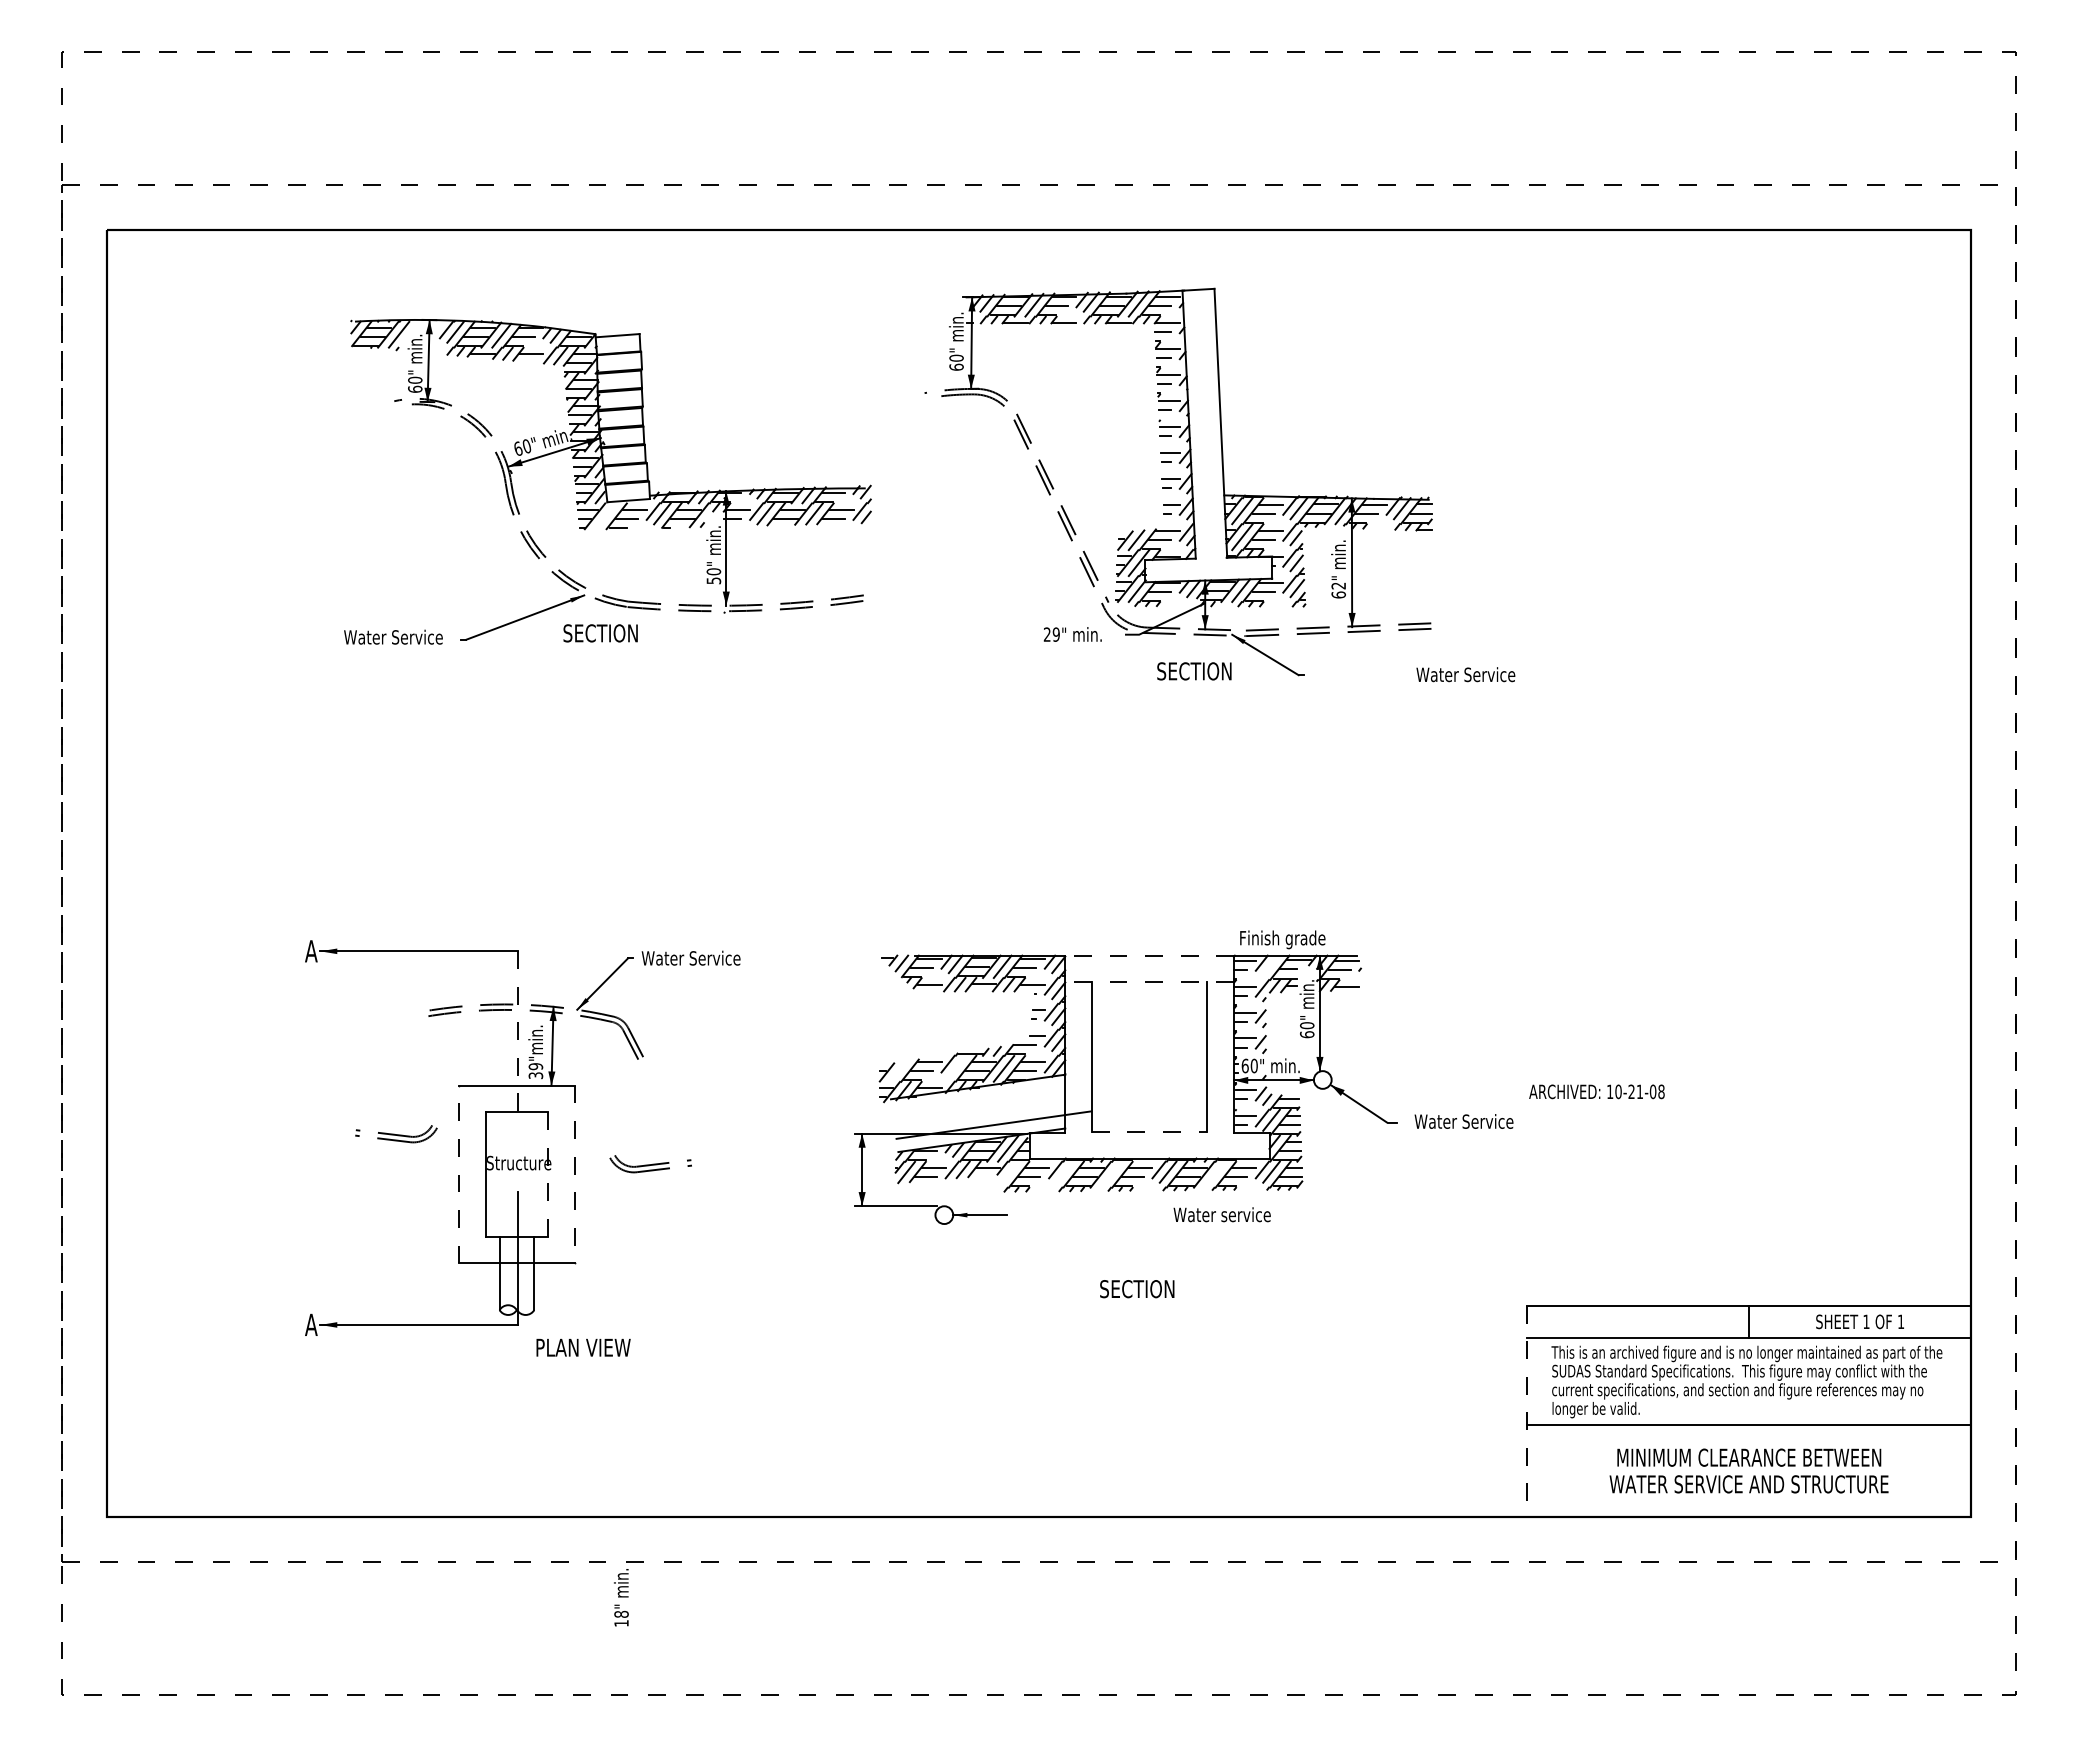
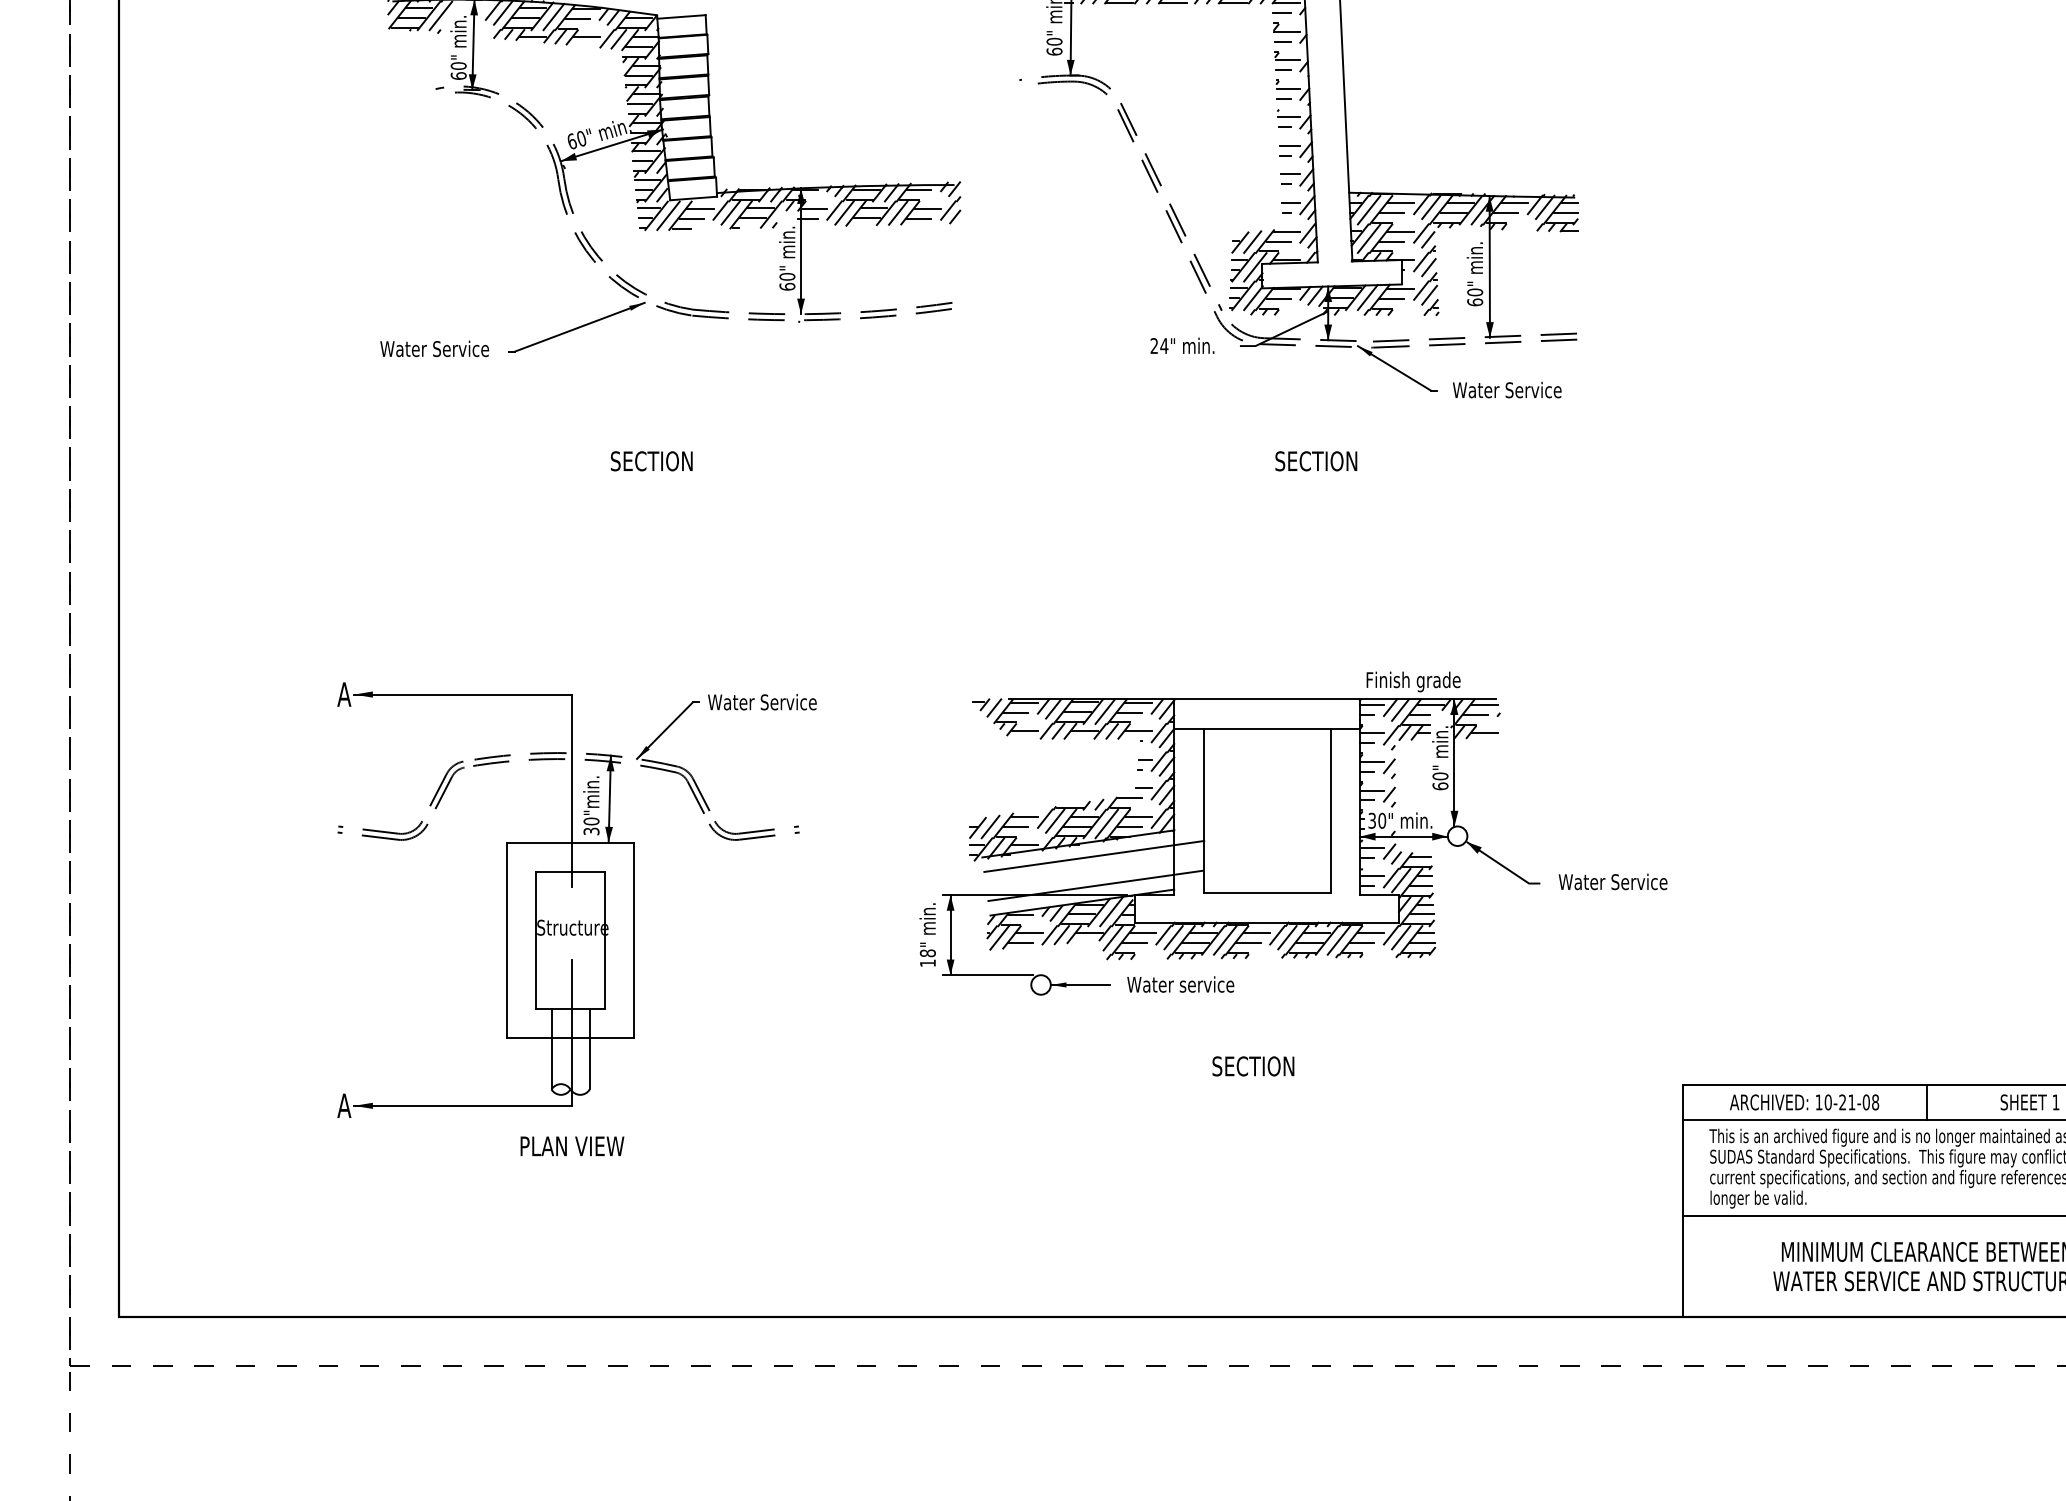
line: (605, 516) -> (668, 215), added
text: (713, 580) -> (786, 286), 50" -> 60"
text: (1338, 585) -> (1474, 291), 62" -> 60"
text: (600, 633) -> (651, 461), moved
text: (1056, 634) -> (1164, 345), 29" -> 24"
text: (1194, 671) -> (1316, 461), moved
text: (1465, 674) -> (1506, 389), moved
line: (1149, 955) -> (1266, 699), dashed -> solid
line: (1270, 965) -> (1400, 710), added
line: (1149, 982) -> (1266, 728), dashed -> solid
part: (404, 1033) -> (446, 785), added
line: (517, 1038) -> (571, 790), dashed -> solid
line: (956, 1065) -> (1054, 820), added
text: (1244, 1065) -> (1371, 820), 60" -> 30"
text: (536, 1066) -> (592, 821), 39"min. -> 30"min.
line: (898, 1071) -> (990, 826), added
text: (1596, 1091) -> (1804, 1102), moved
line: (992, 1098) -> (1094, 856), added
line: (1149, 1131) -> (1266, 892), dashed -> solid
part: (396, 1134) -> (383, 831), moved
part: (650, 1164) -> (753, 831), moved
line: (1064, 1171) -> (1173, 936), added
line: (1009, 1172) -> (1112, 938), added
line: (459, 1174) -> (507, 940), dashed -> solid
line: (574, 1174) -> (633, 940), dashed -> solid
line: (1111, 1174) -> (1225, 940), added
line: (1214, 1174) -> (1338, 940), added
line: (548, 1175) -> (605, 941), dashed -> solid
text: (1221, 1214) -> (1179, 984), moved
text: (583, 1347) -> (572, 1146), moved
line: (1527, 1411) -> (1682, 1201), dashed -> solid
text: (621, 1597) -> (927, 934), moved

